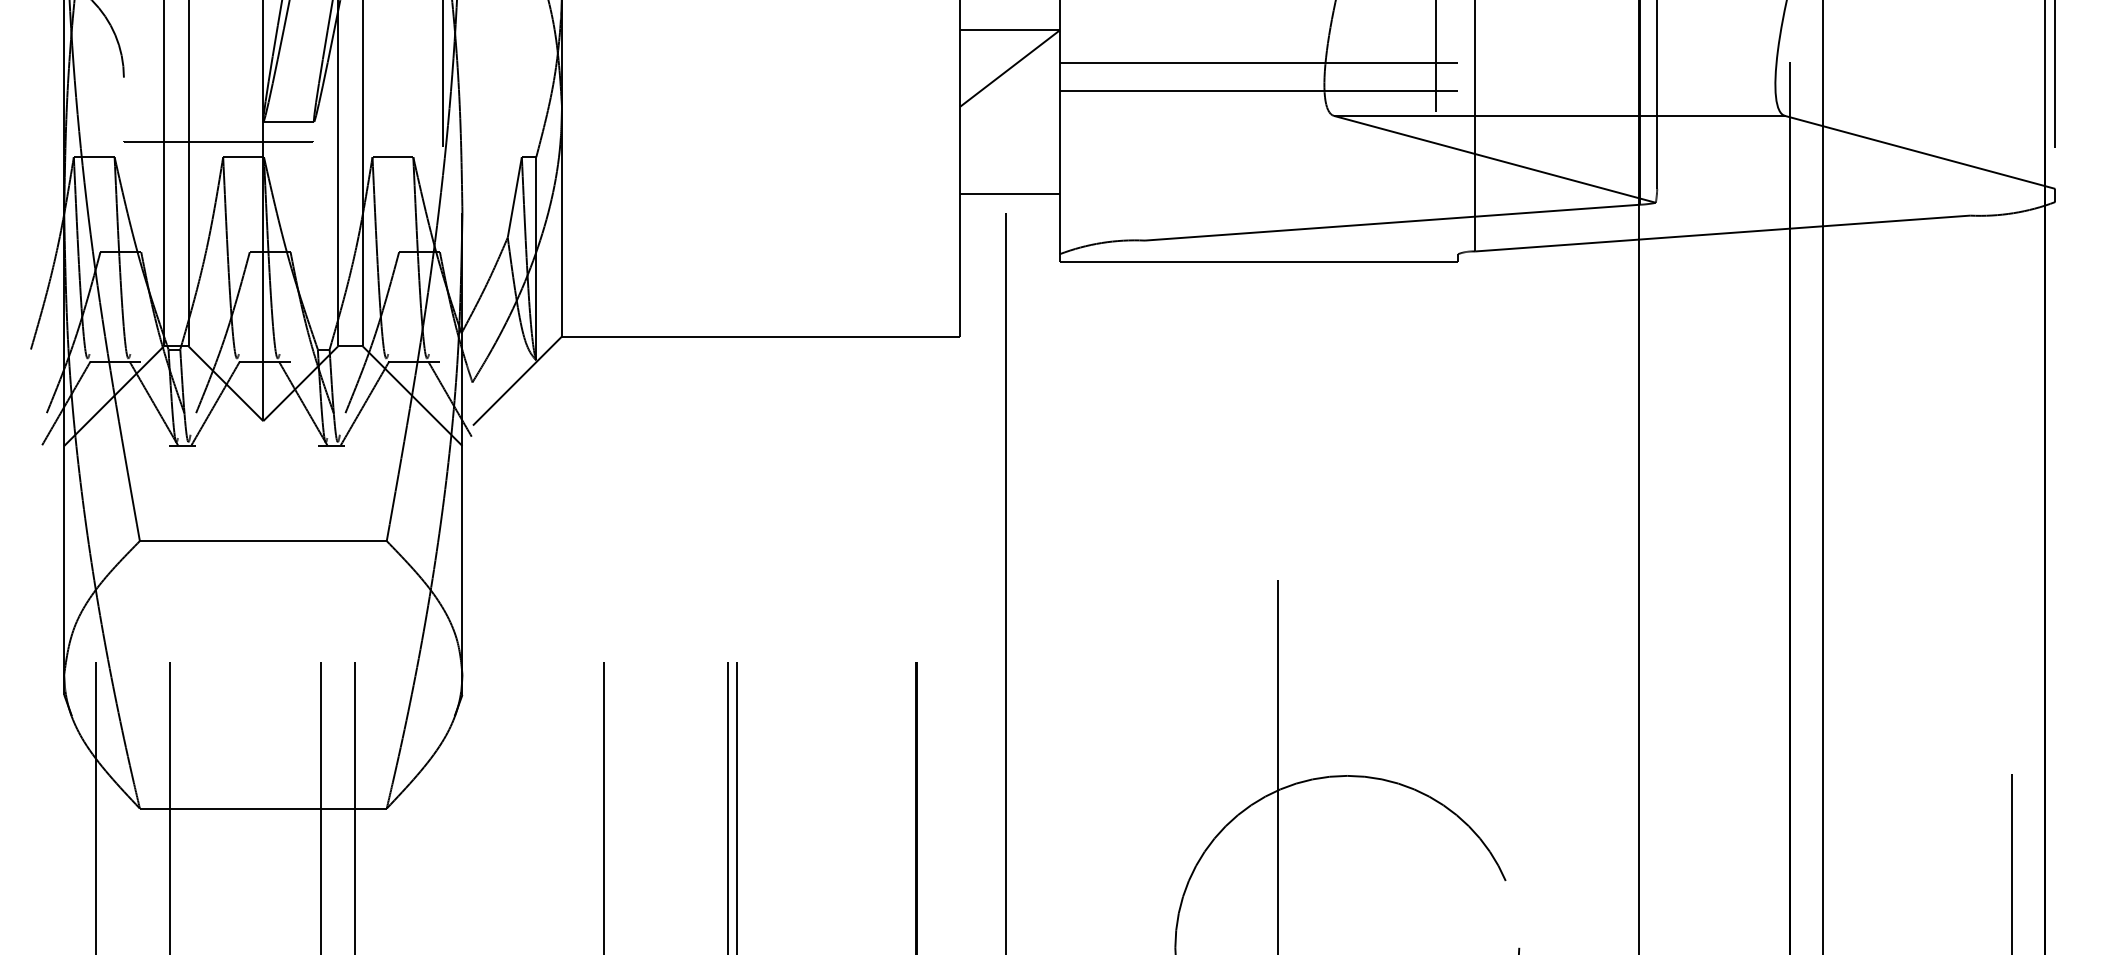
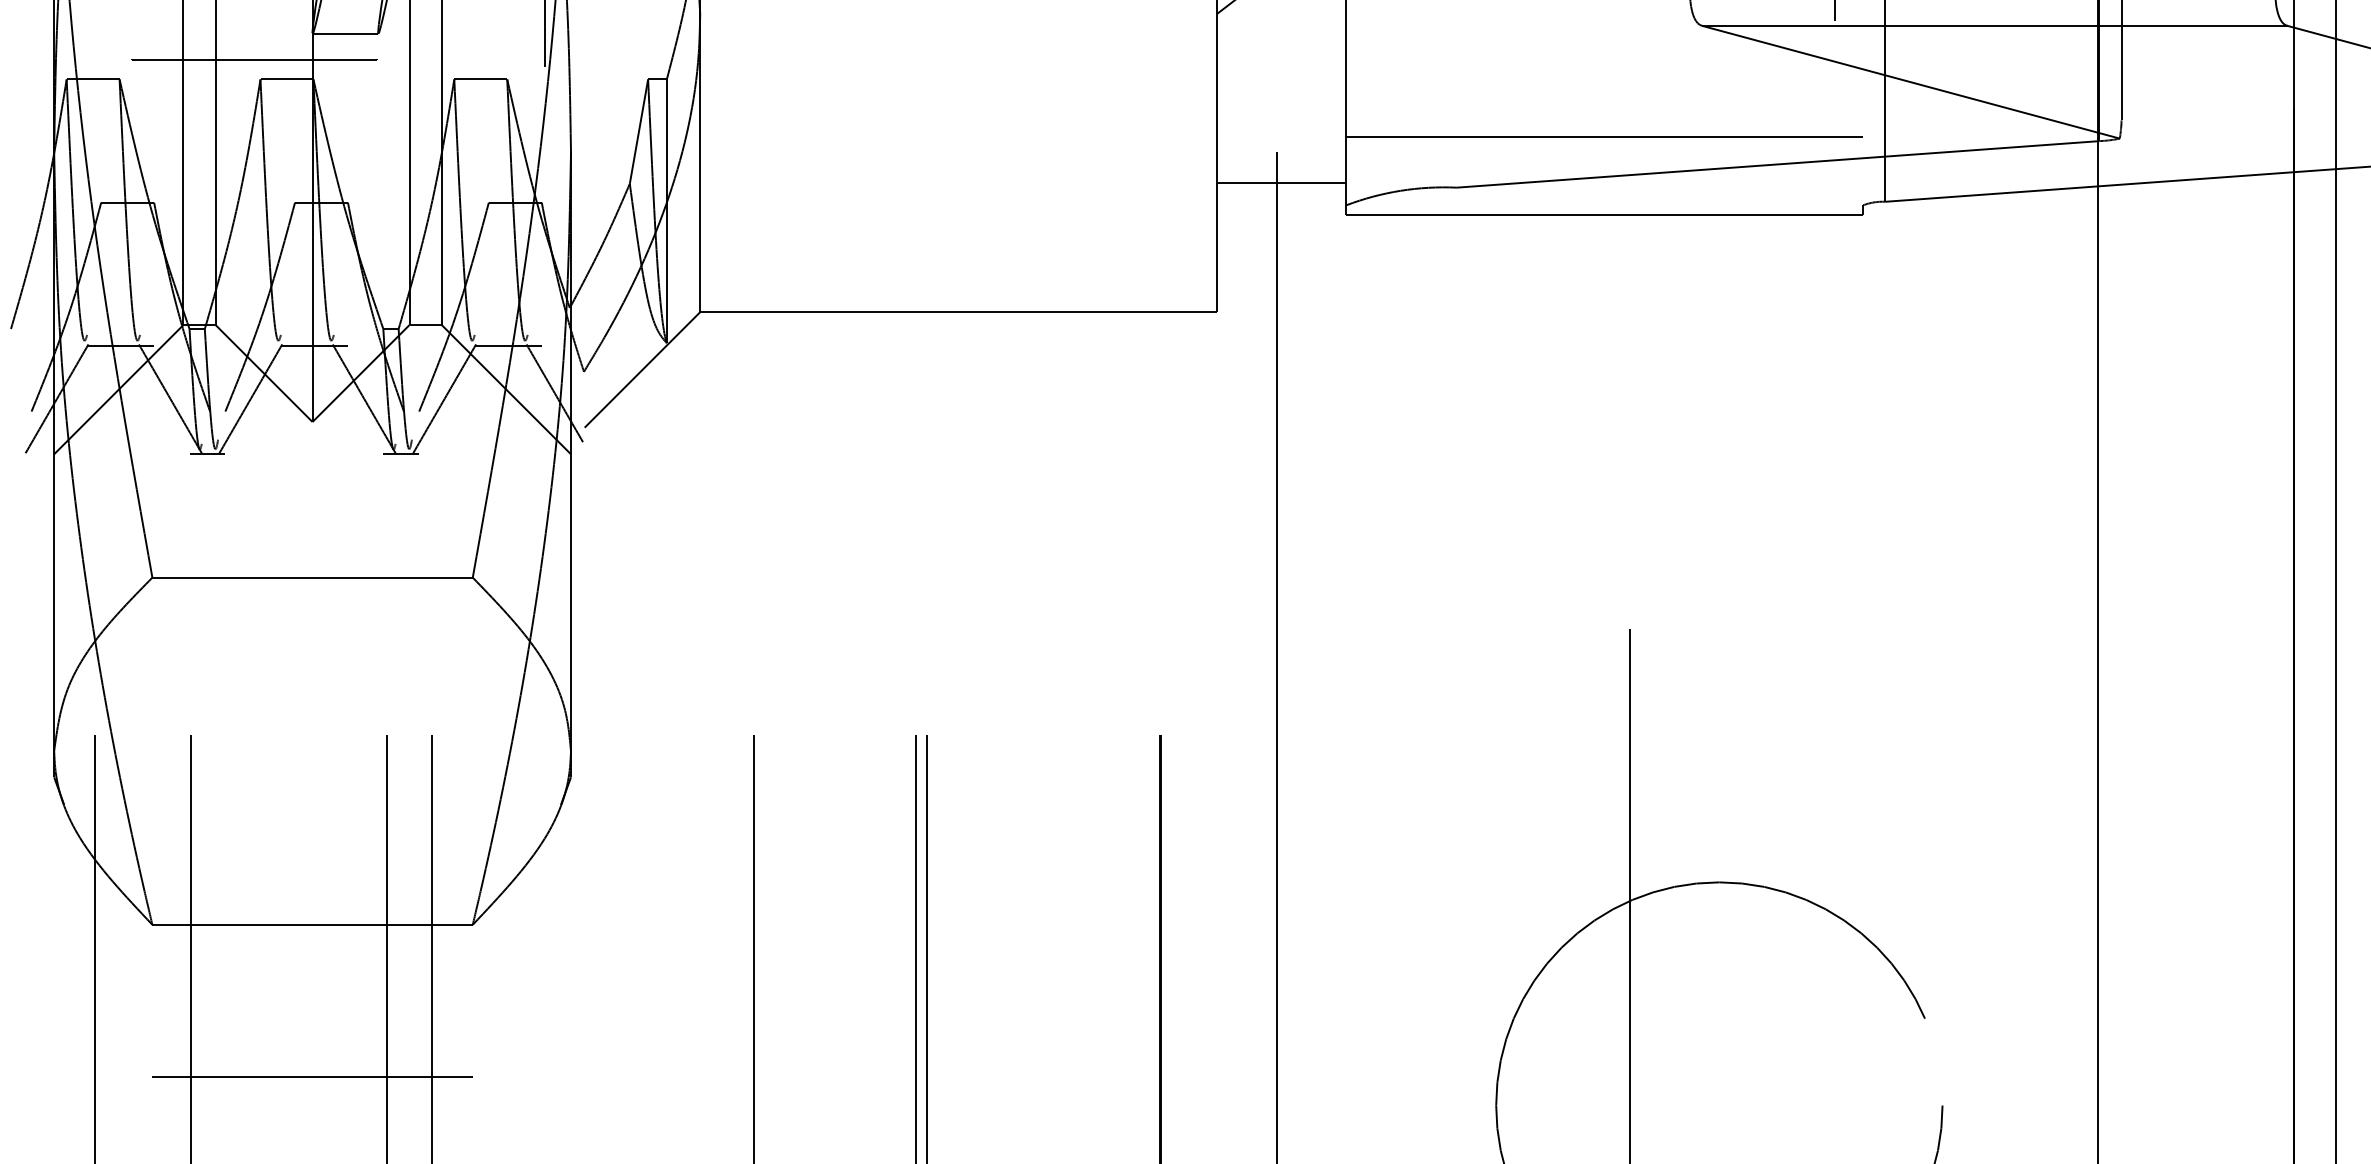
line: (1009, 193) -> (1280, 182), moved
line: (1258, 201) -> (1604, 136), added
line: (262, 926) -> (311, 1077), added

